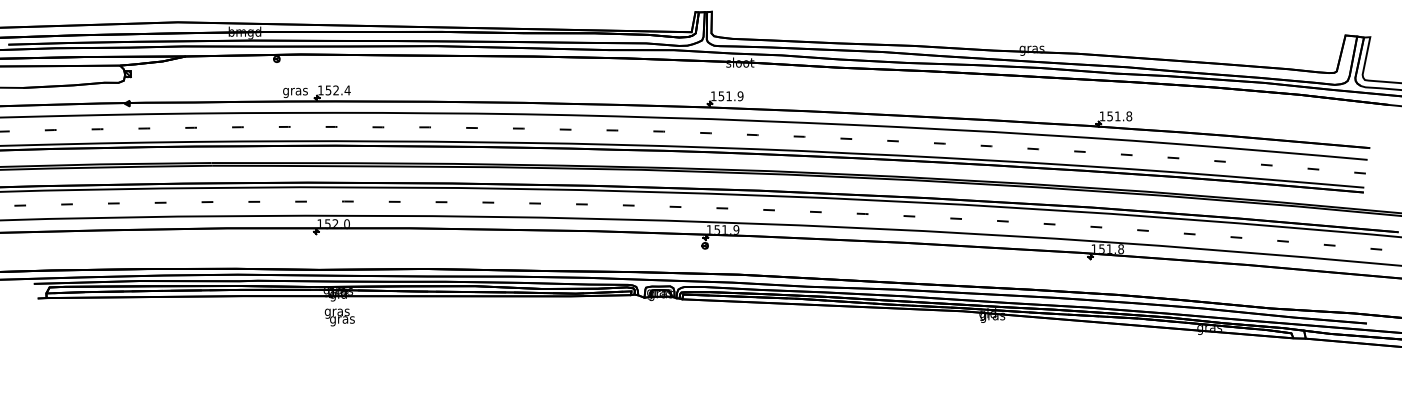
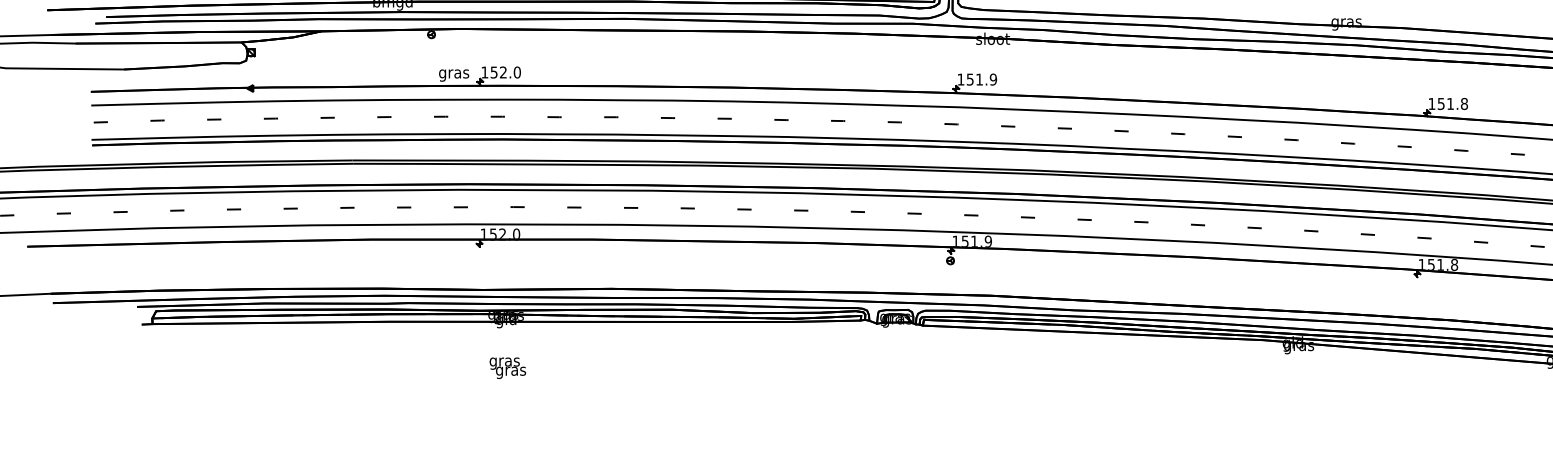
text: (347, 90) -> (517, 72), 152.4 -> 152.0
text: (339, 317) -> (507, 368), moved

